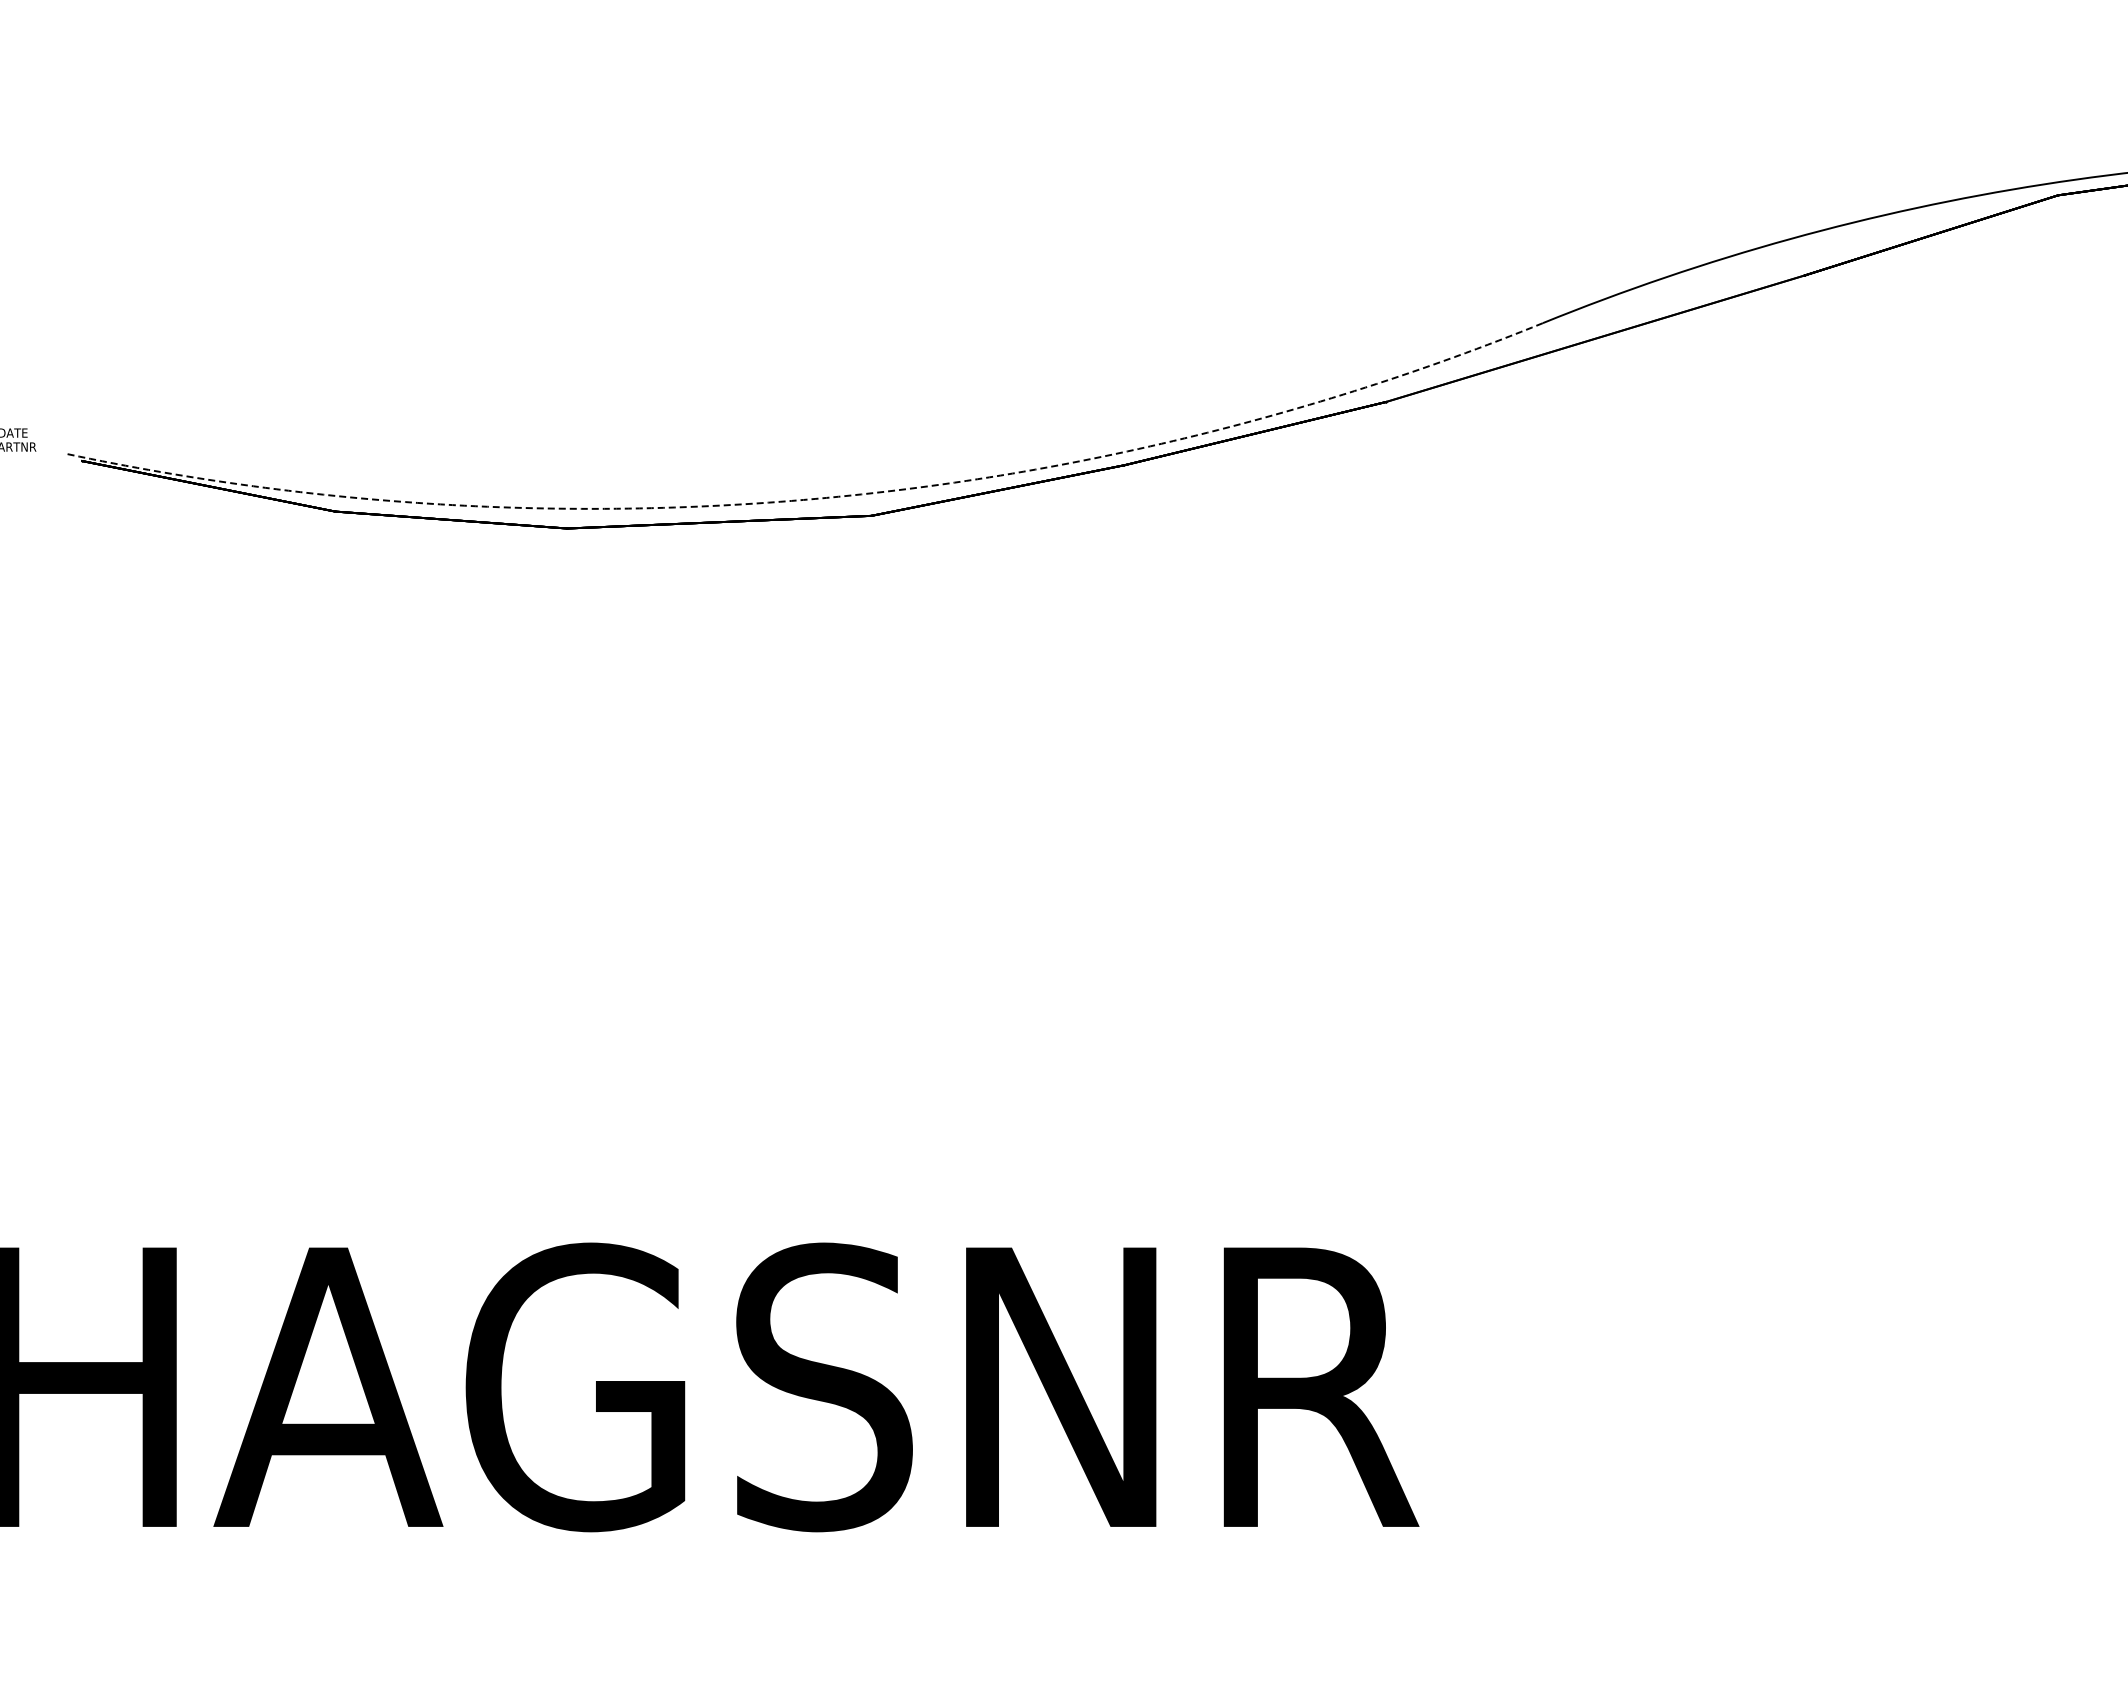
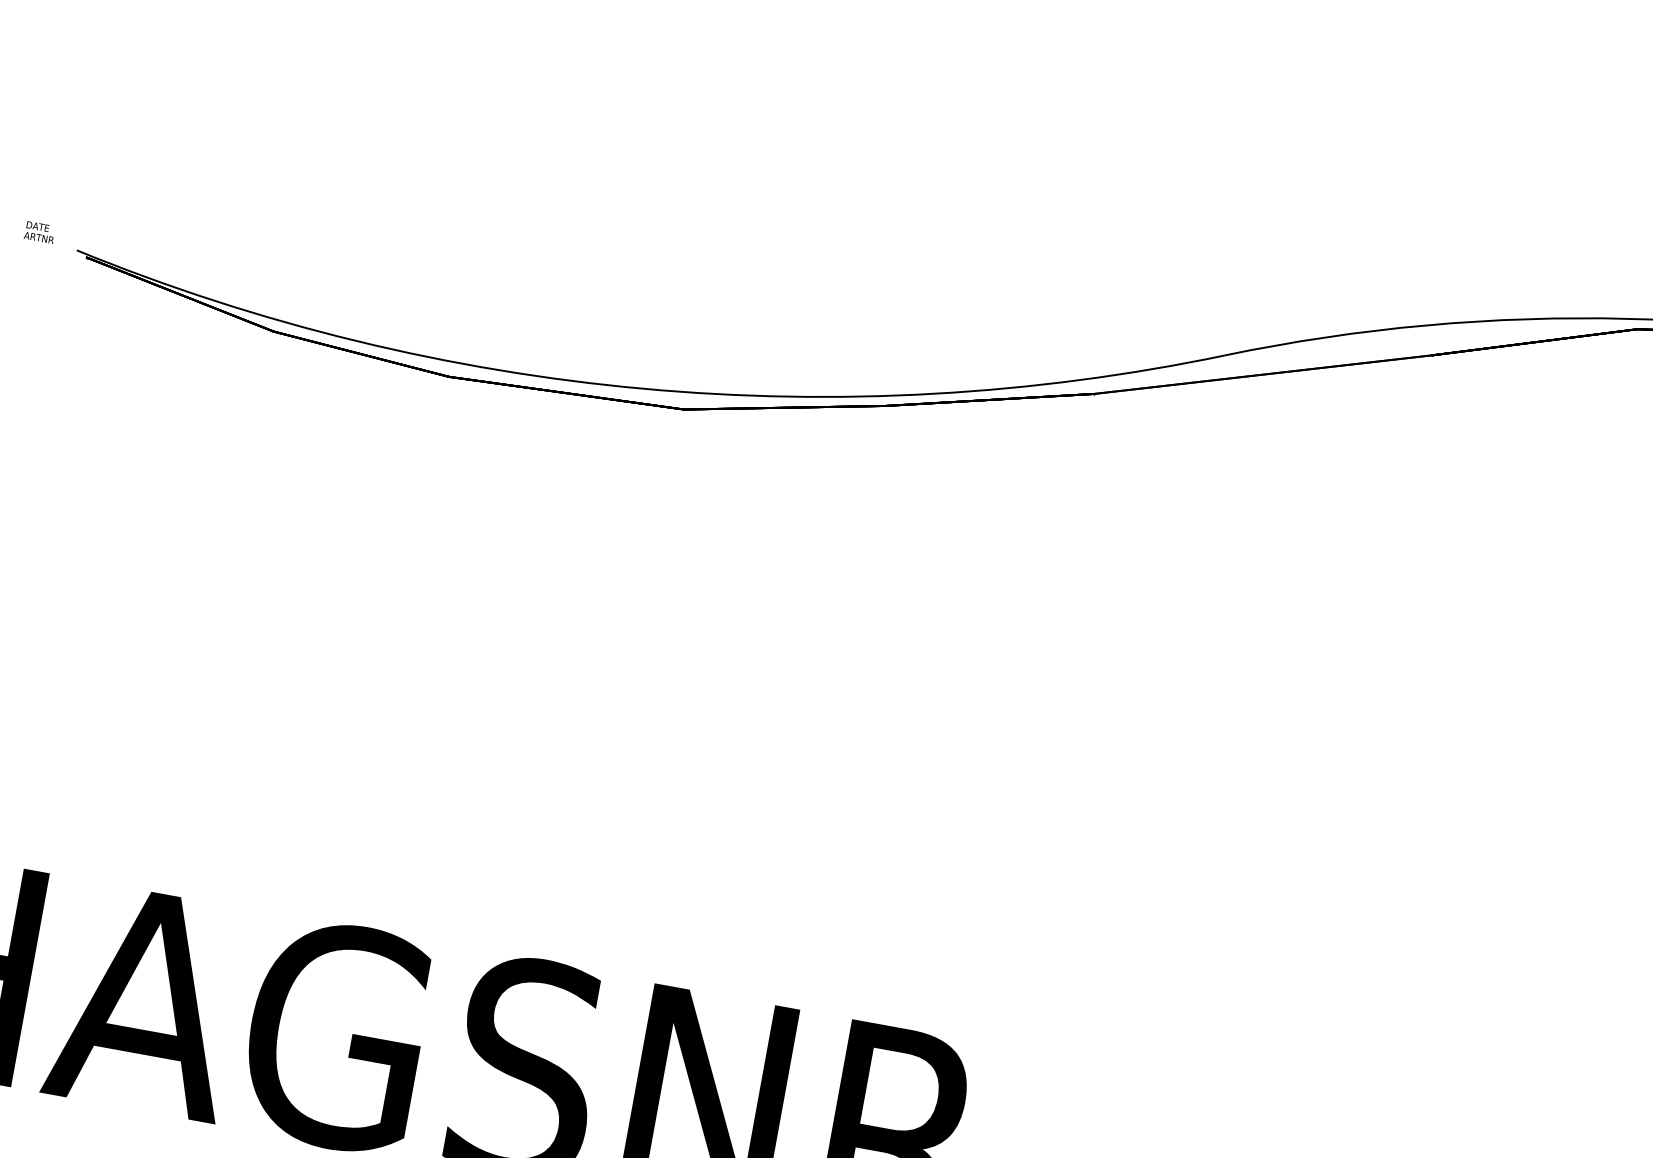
arc: (815, 498) -> (643, 388), dashed -> solid

